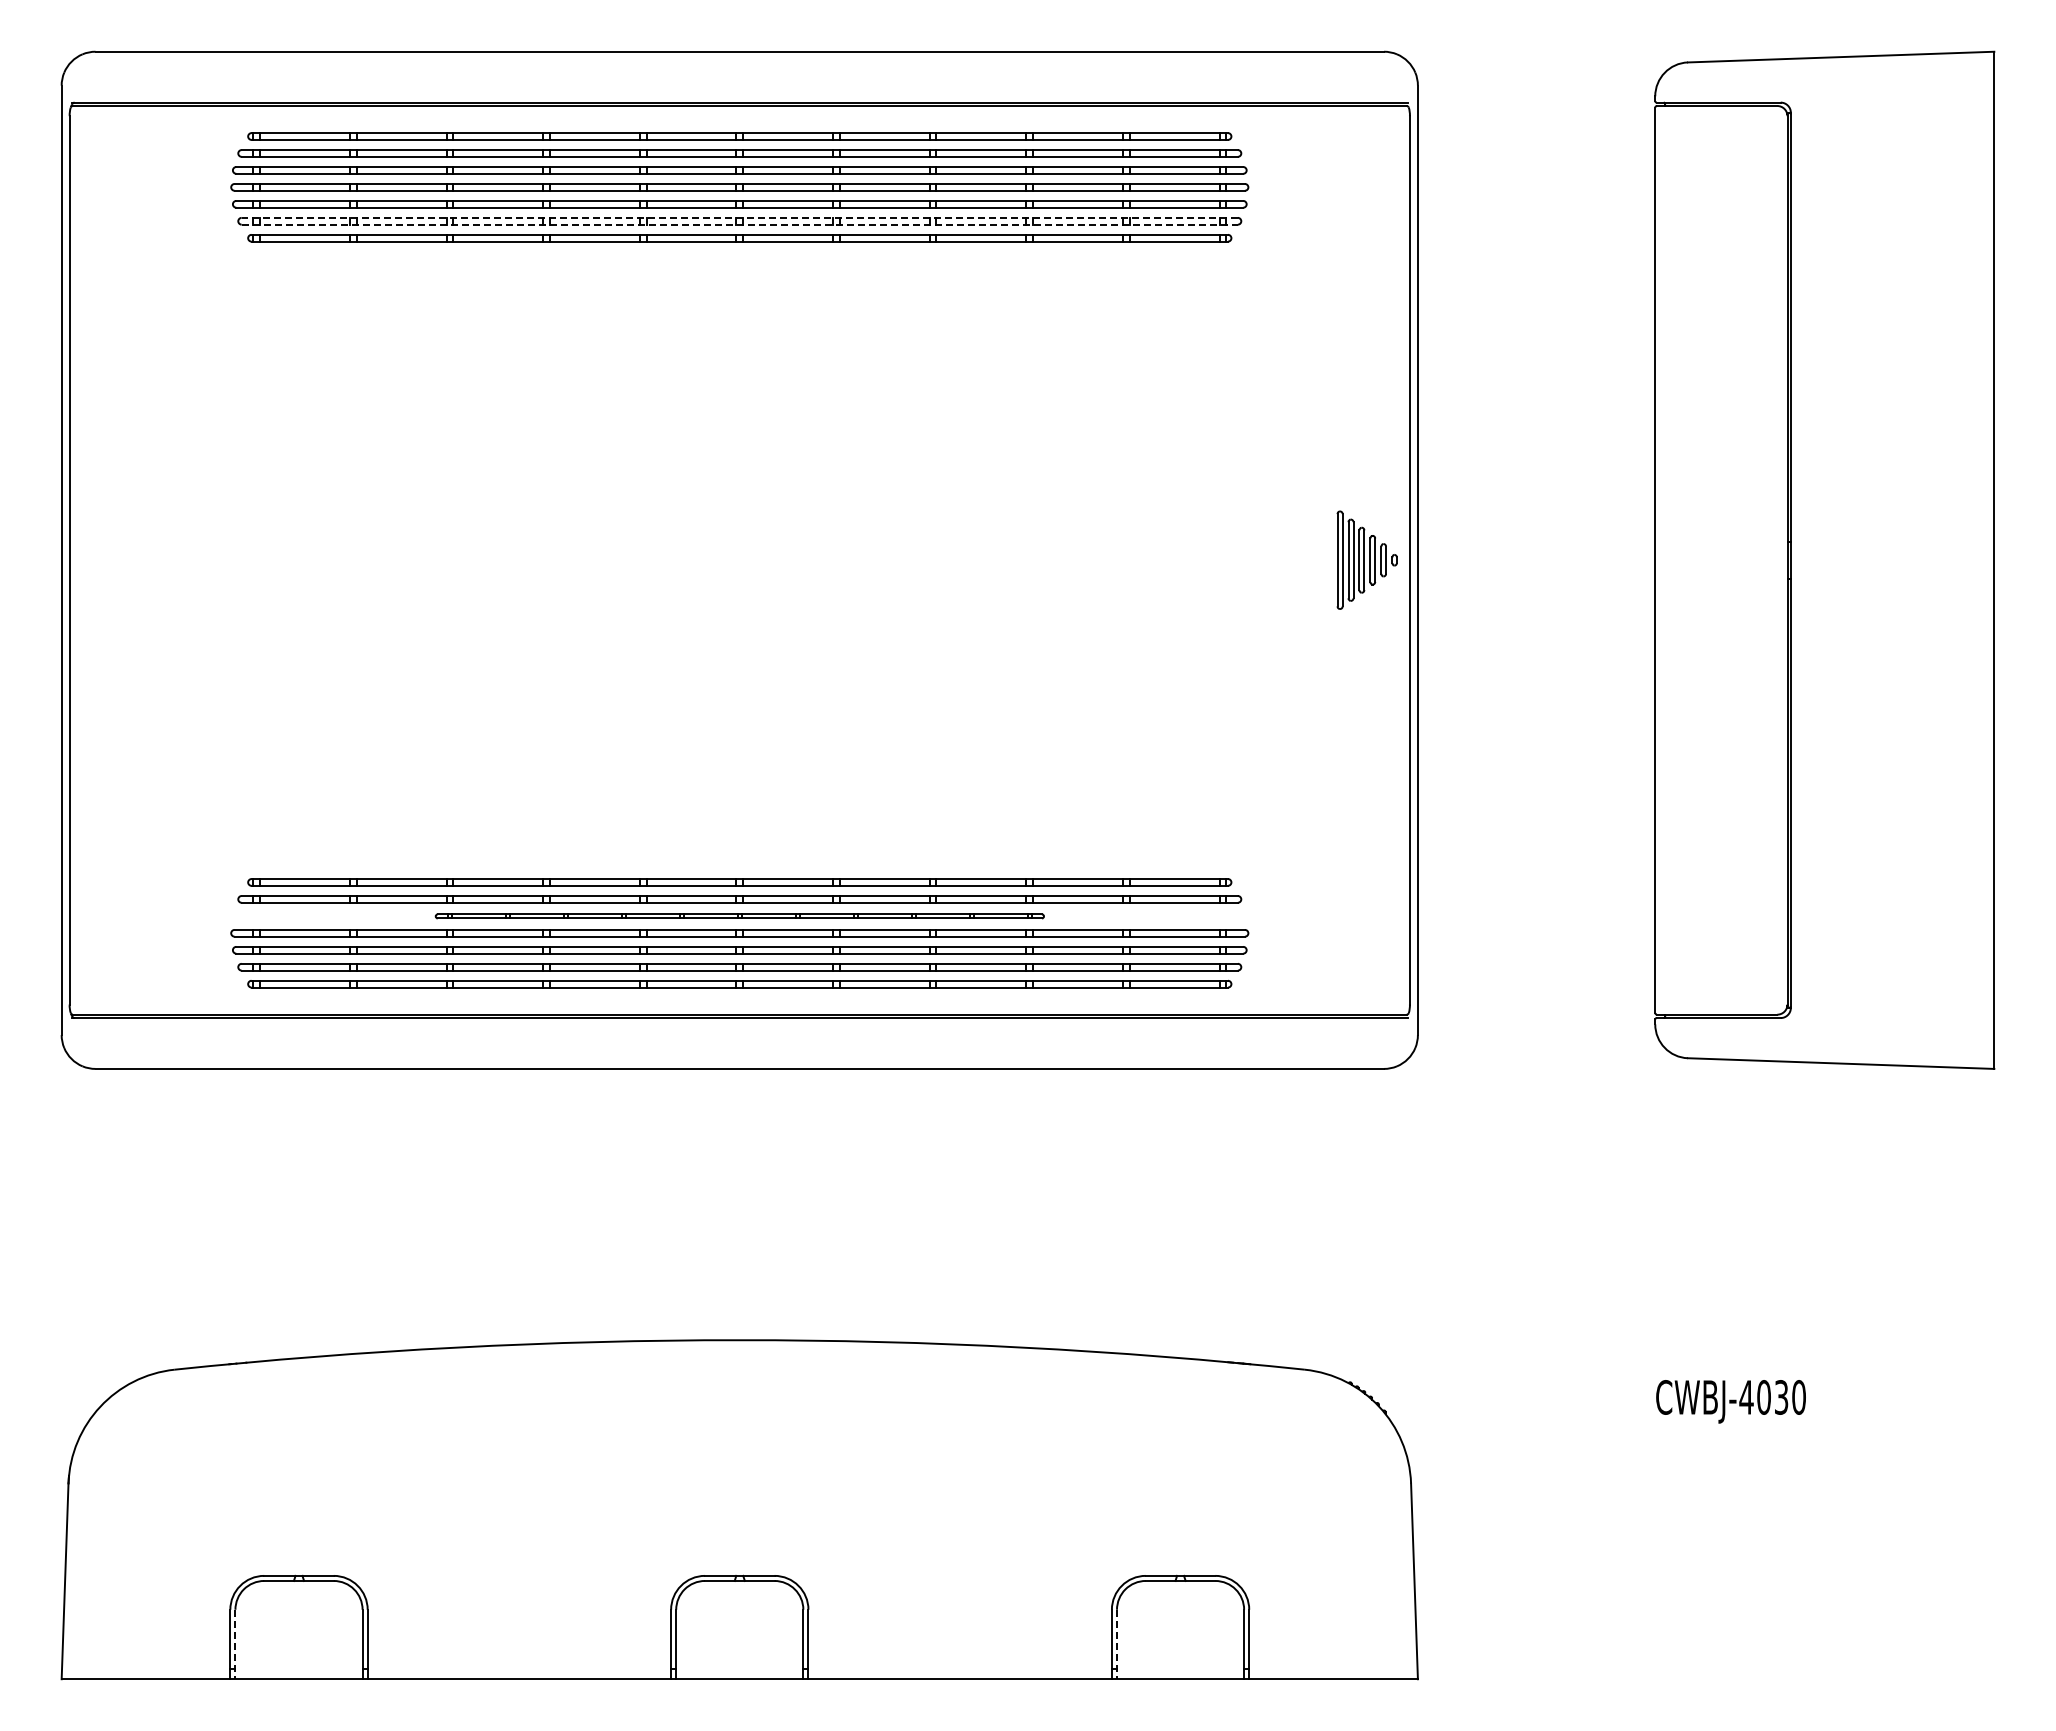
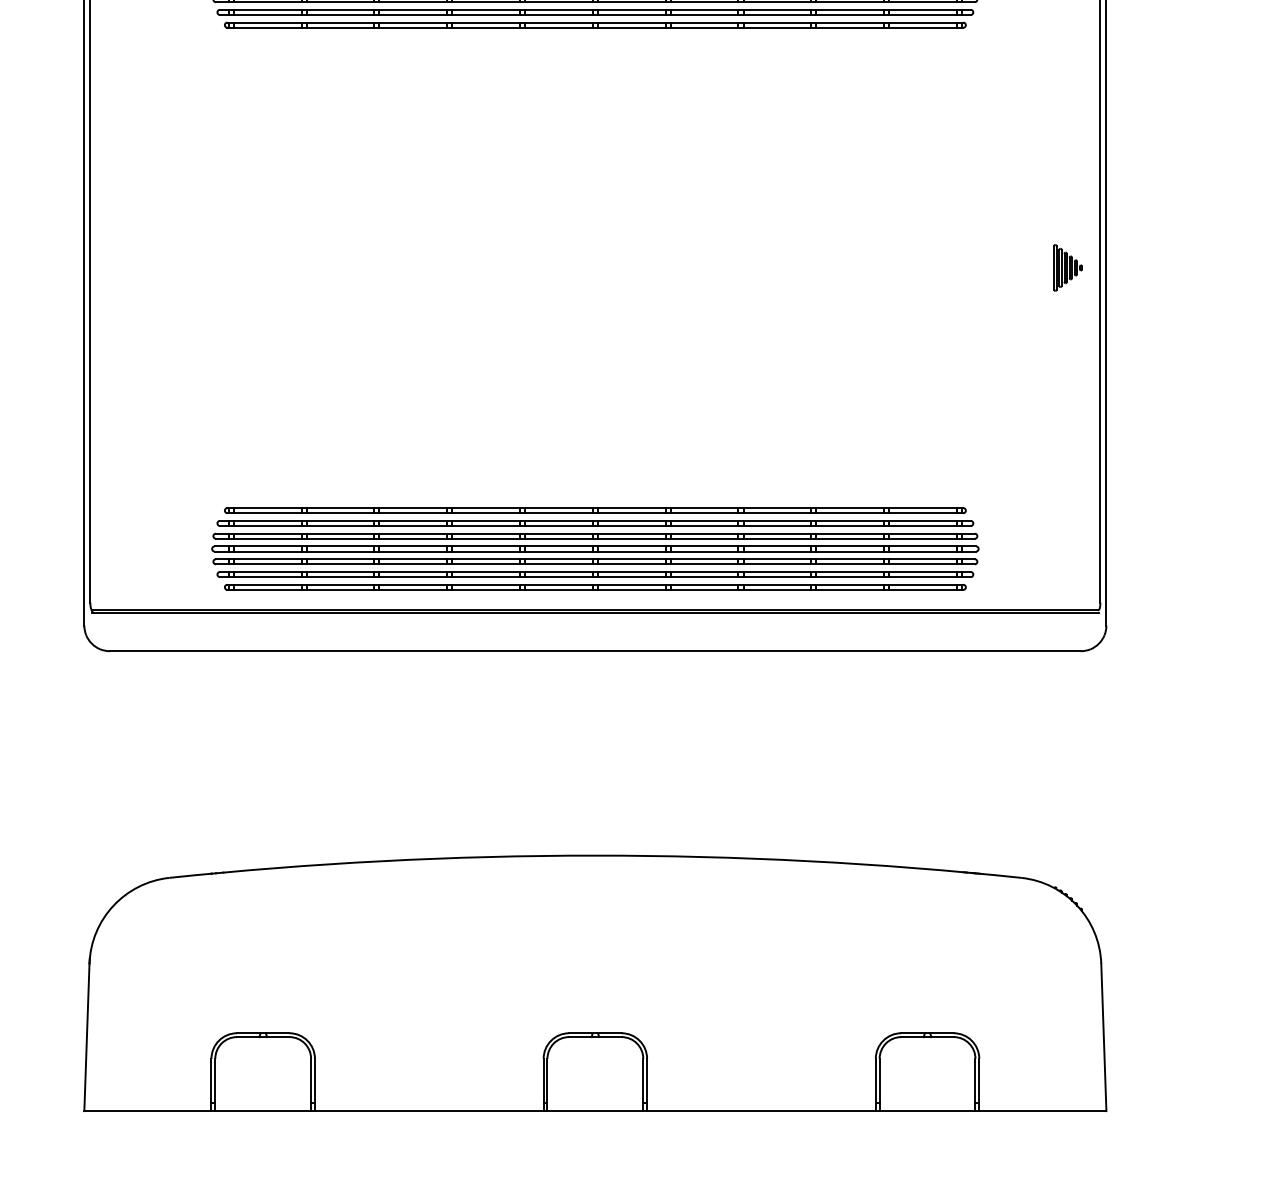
line: (739, 217) -> (595, 9), dashed -> solid
line: (740, 224) -> (595, 14), dashed -> solid
part: (1366, 560) -> (1067, 268), size x0.62
part: (739, 916) -> (595, 536), size x1.67
line: (235, 1644) -> (215, 1084), dashed -> solid
line: (1117, 1644) -> (880, 1084), dashed -> solid

